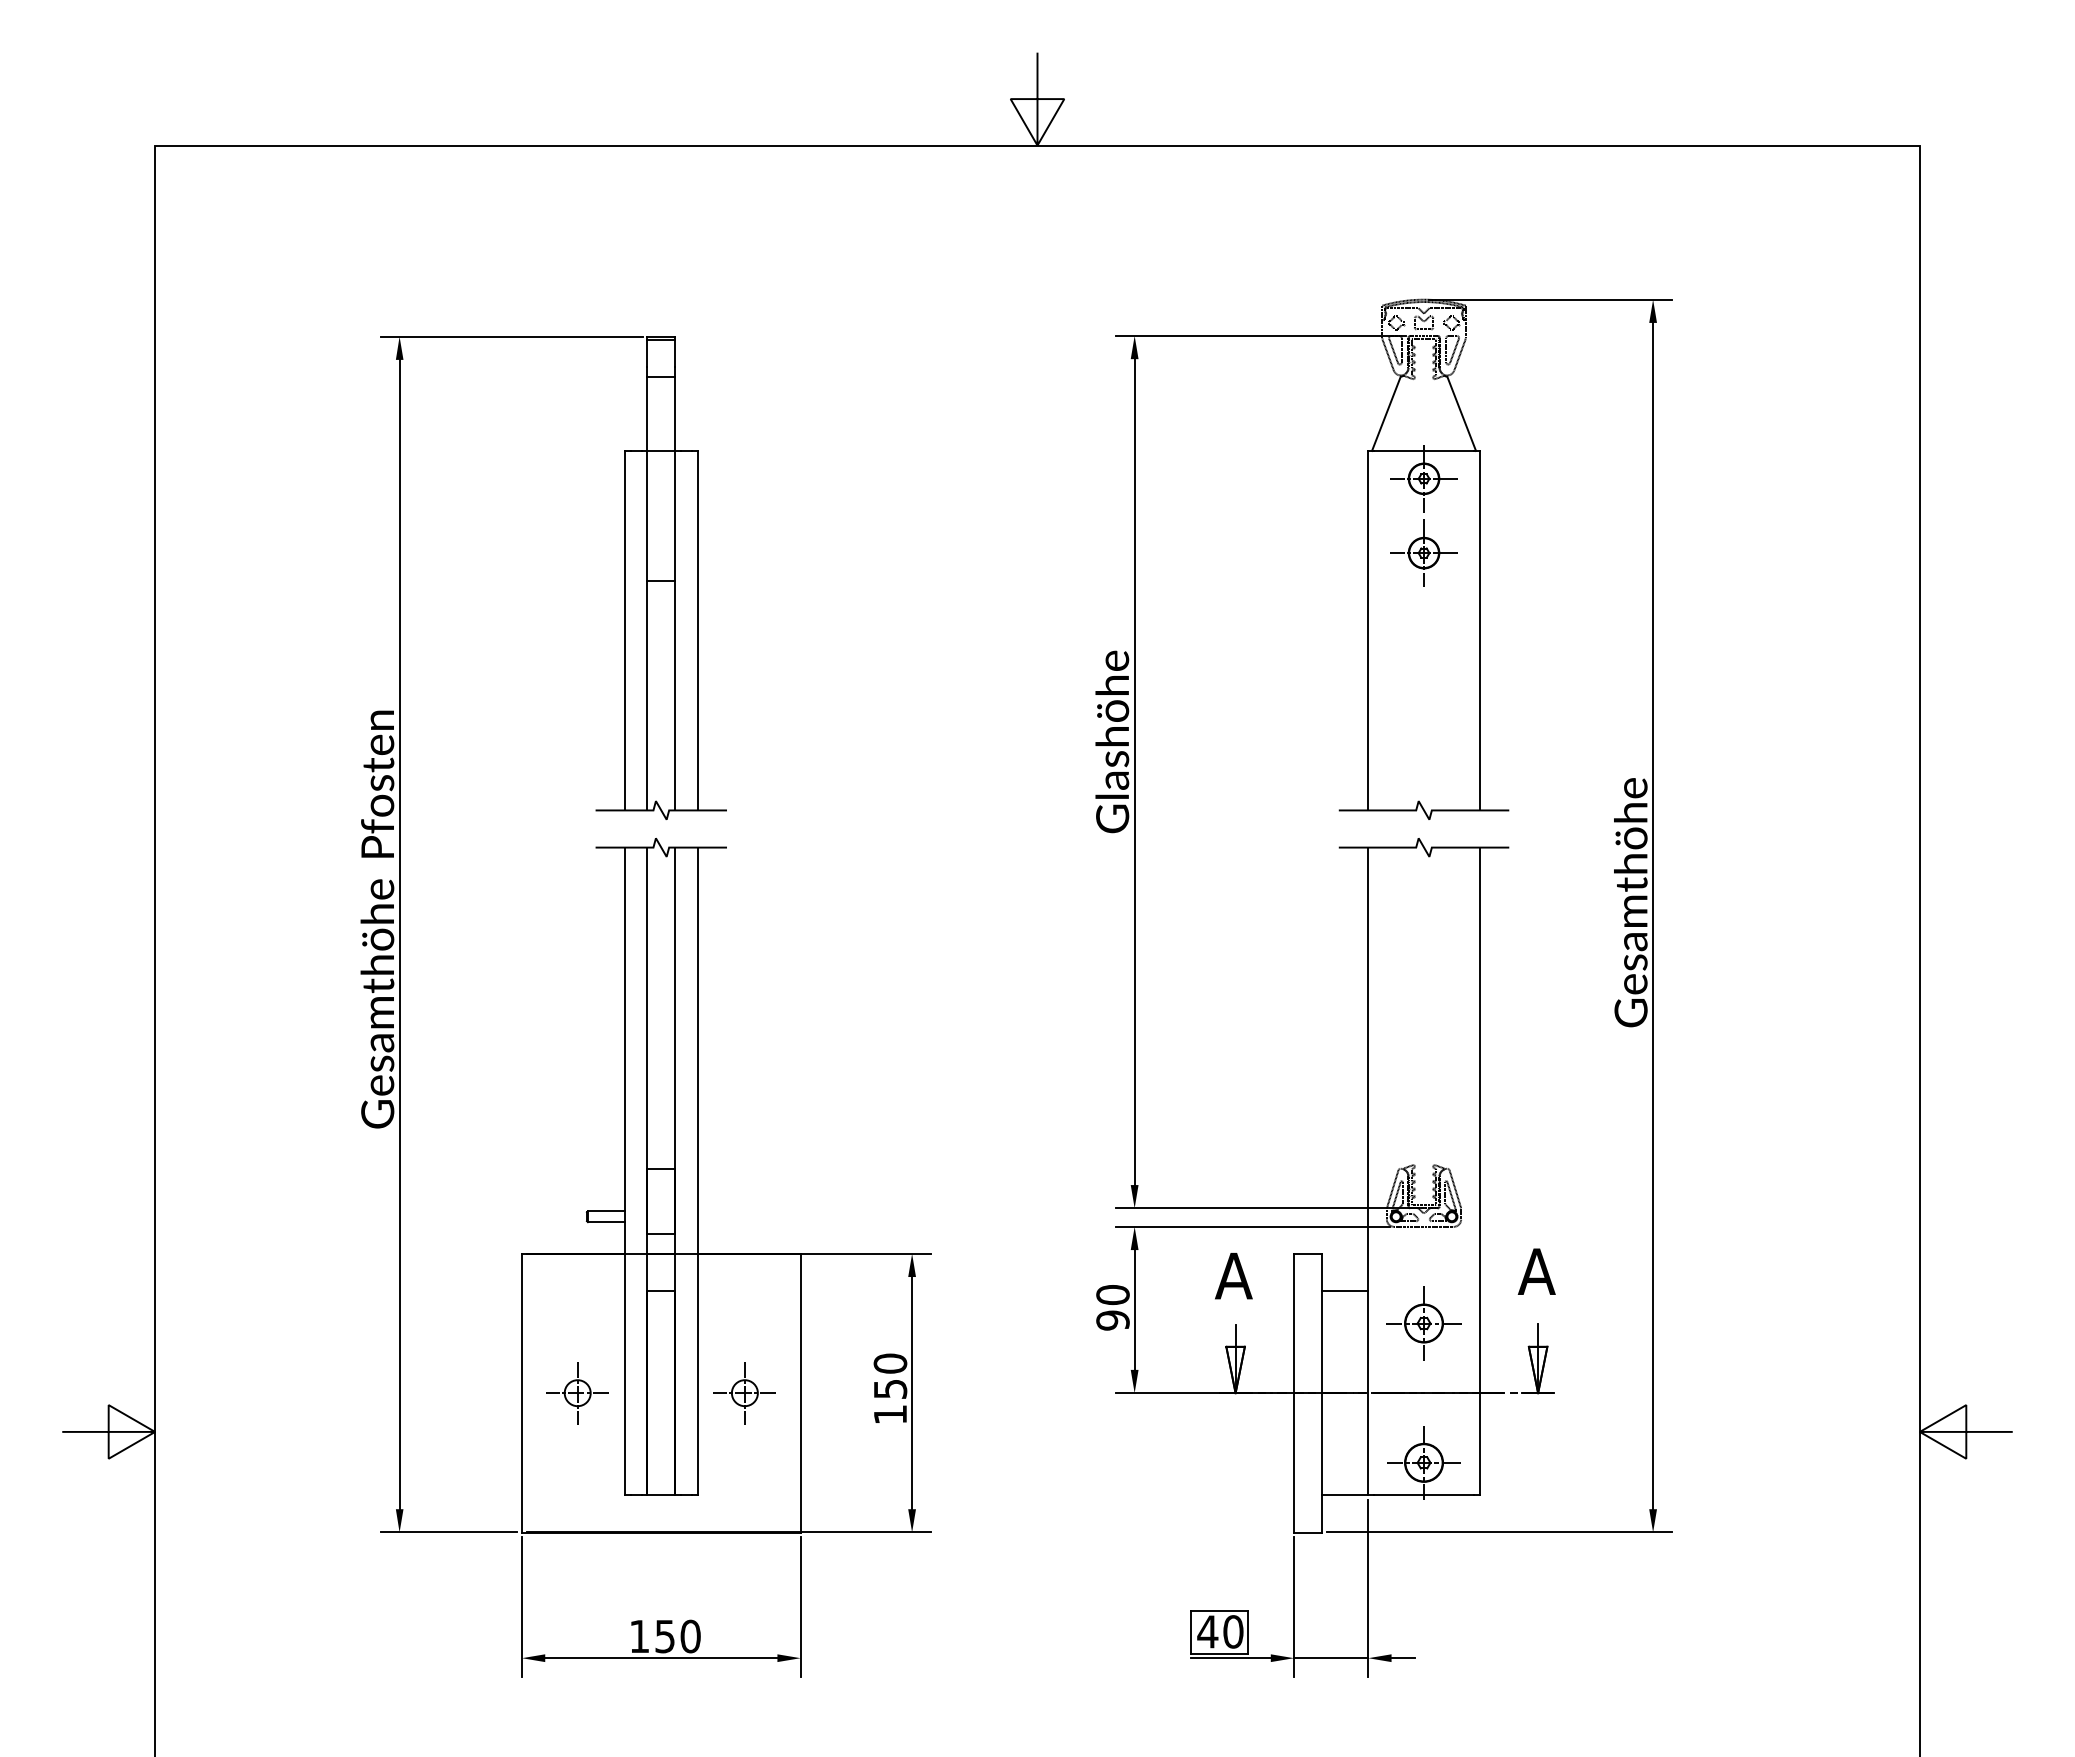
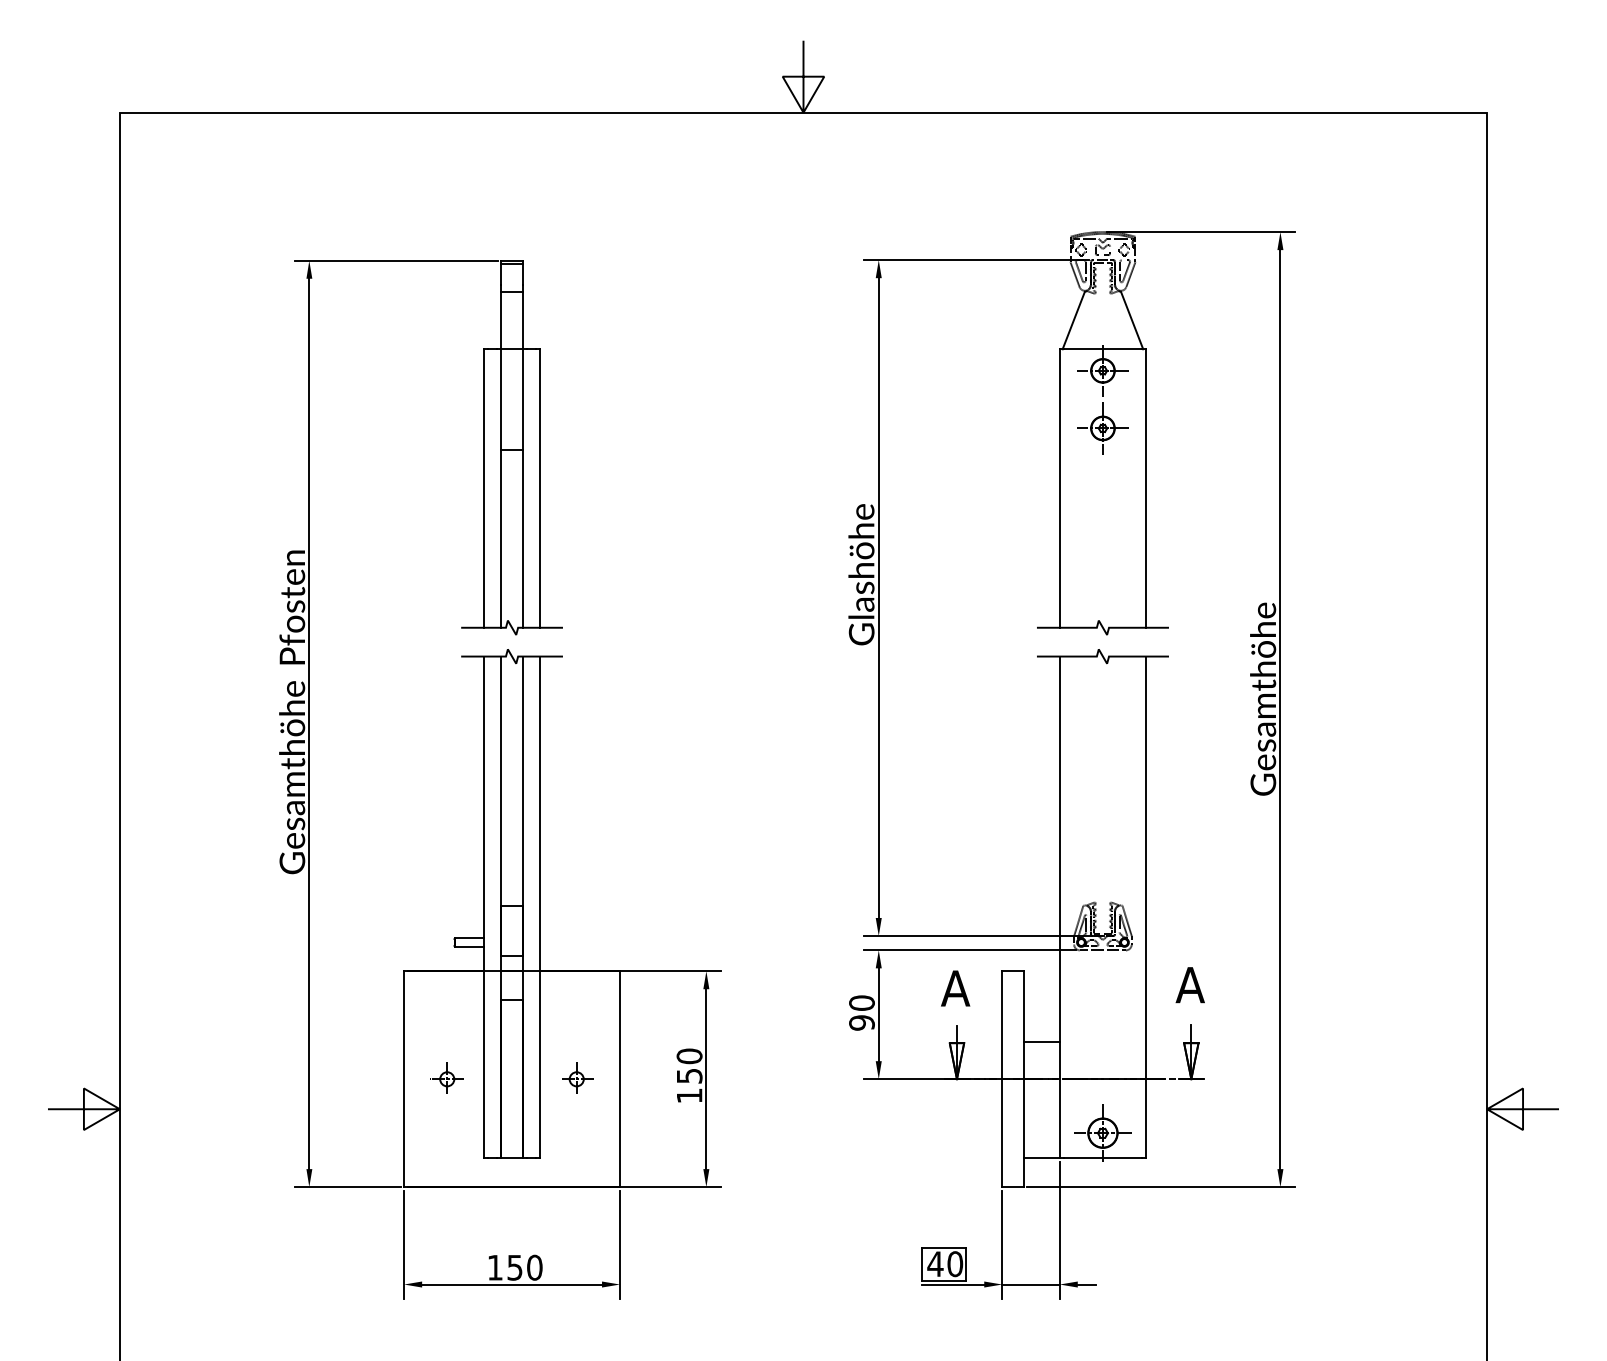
line: (1344, 1291) -> (1041, 1042), moved
part: (1423, 1323) -> (1102, 1025), removed
part: (577, 1393) -> (447, 1079), size x0.7
part: (744, 1393) -> (576, 1079), size x0.7

